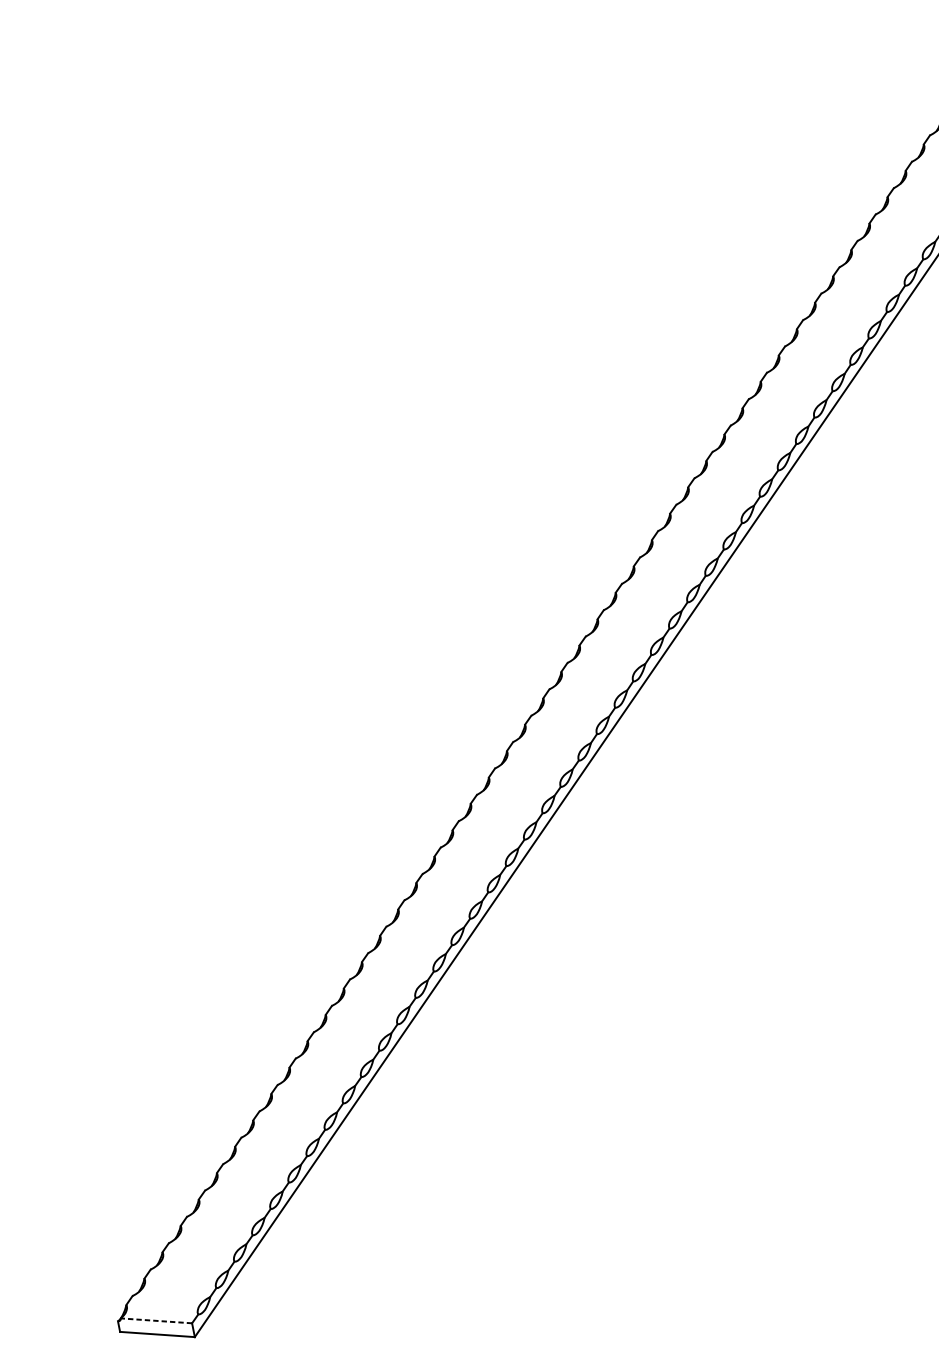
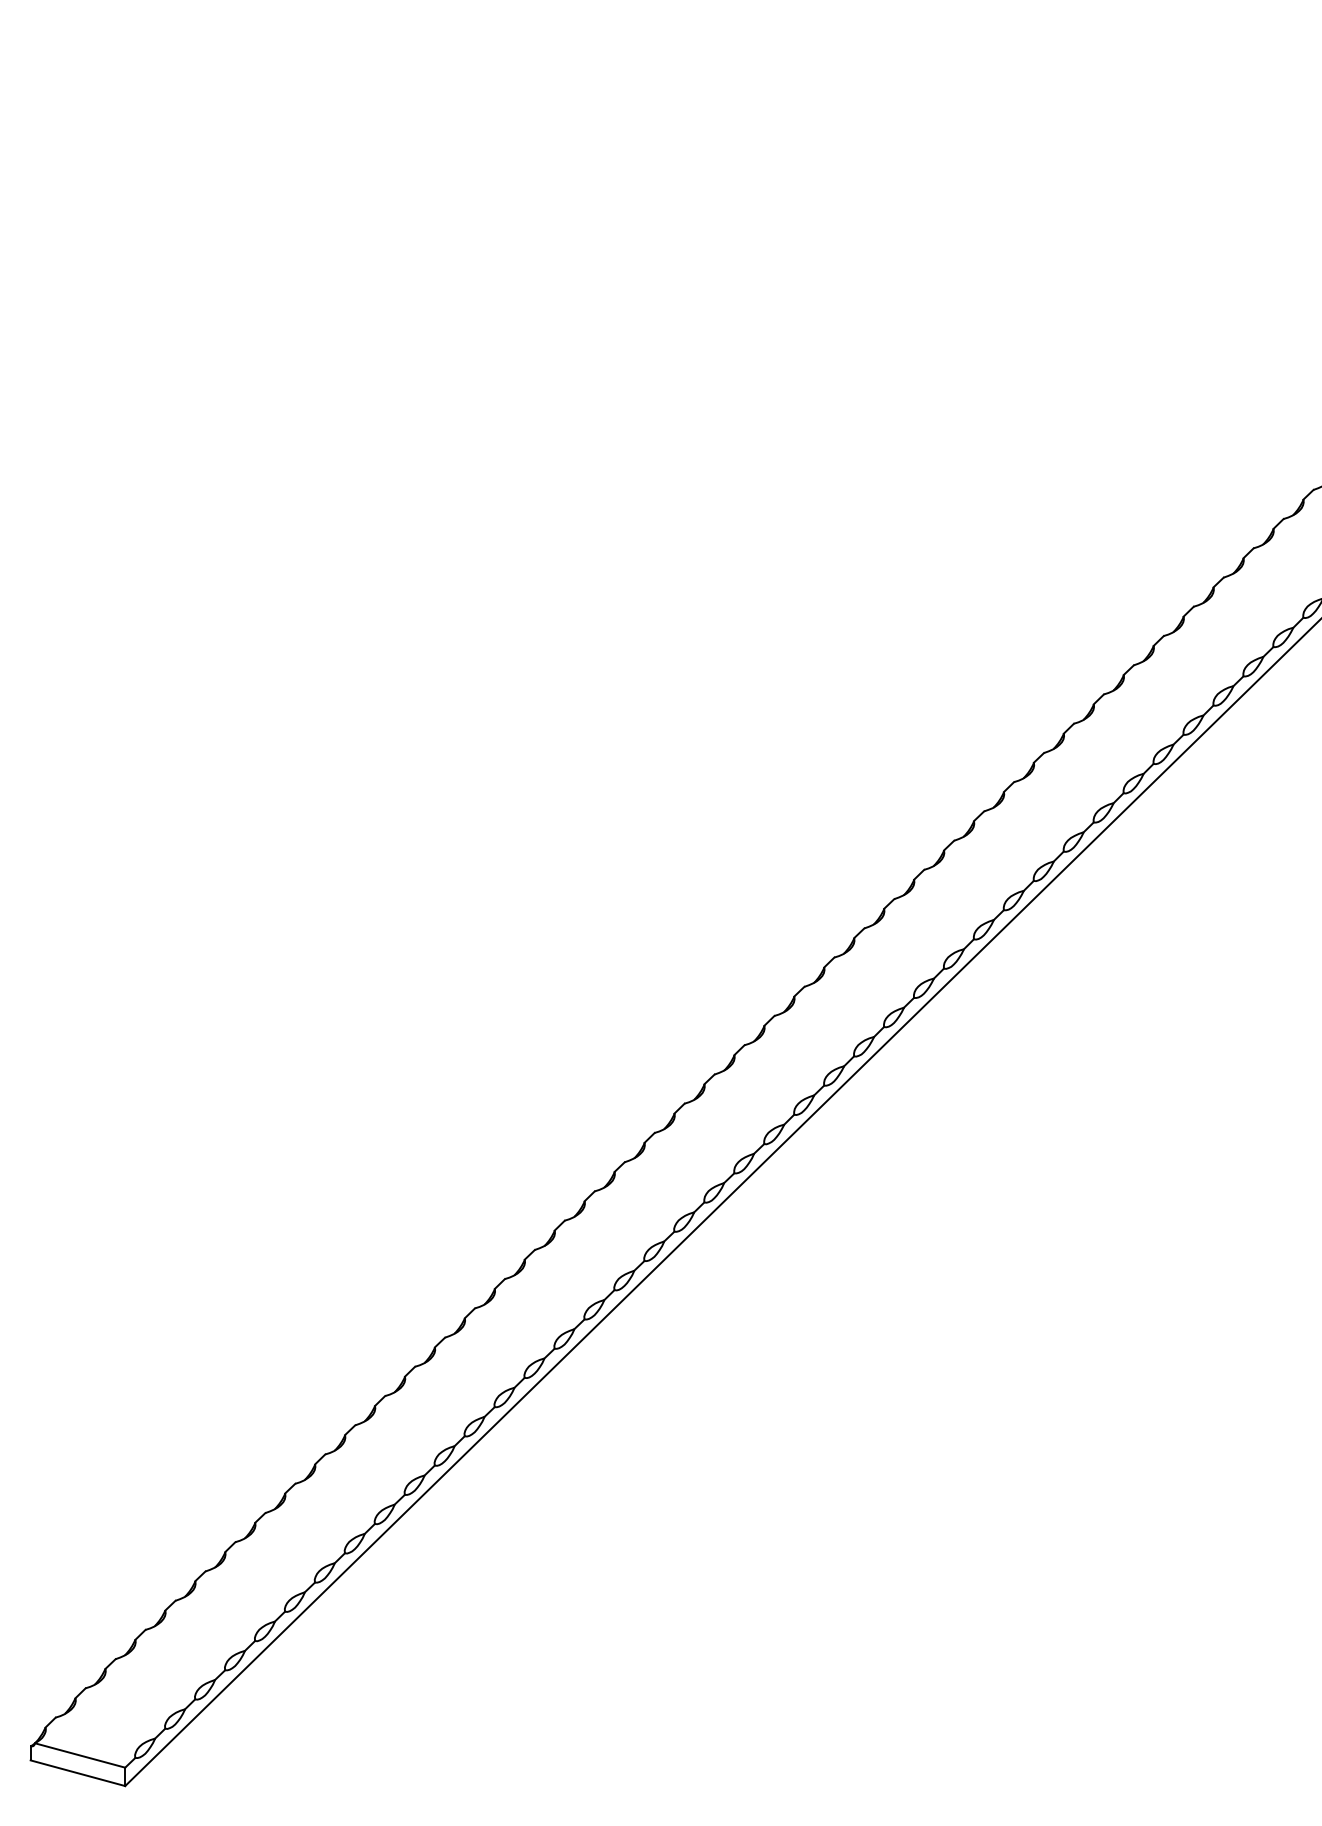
line: (156, 1320) -> (80, 1755), dashed -> solid

